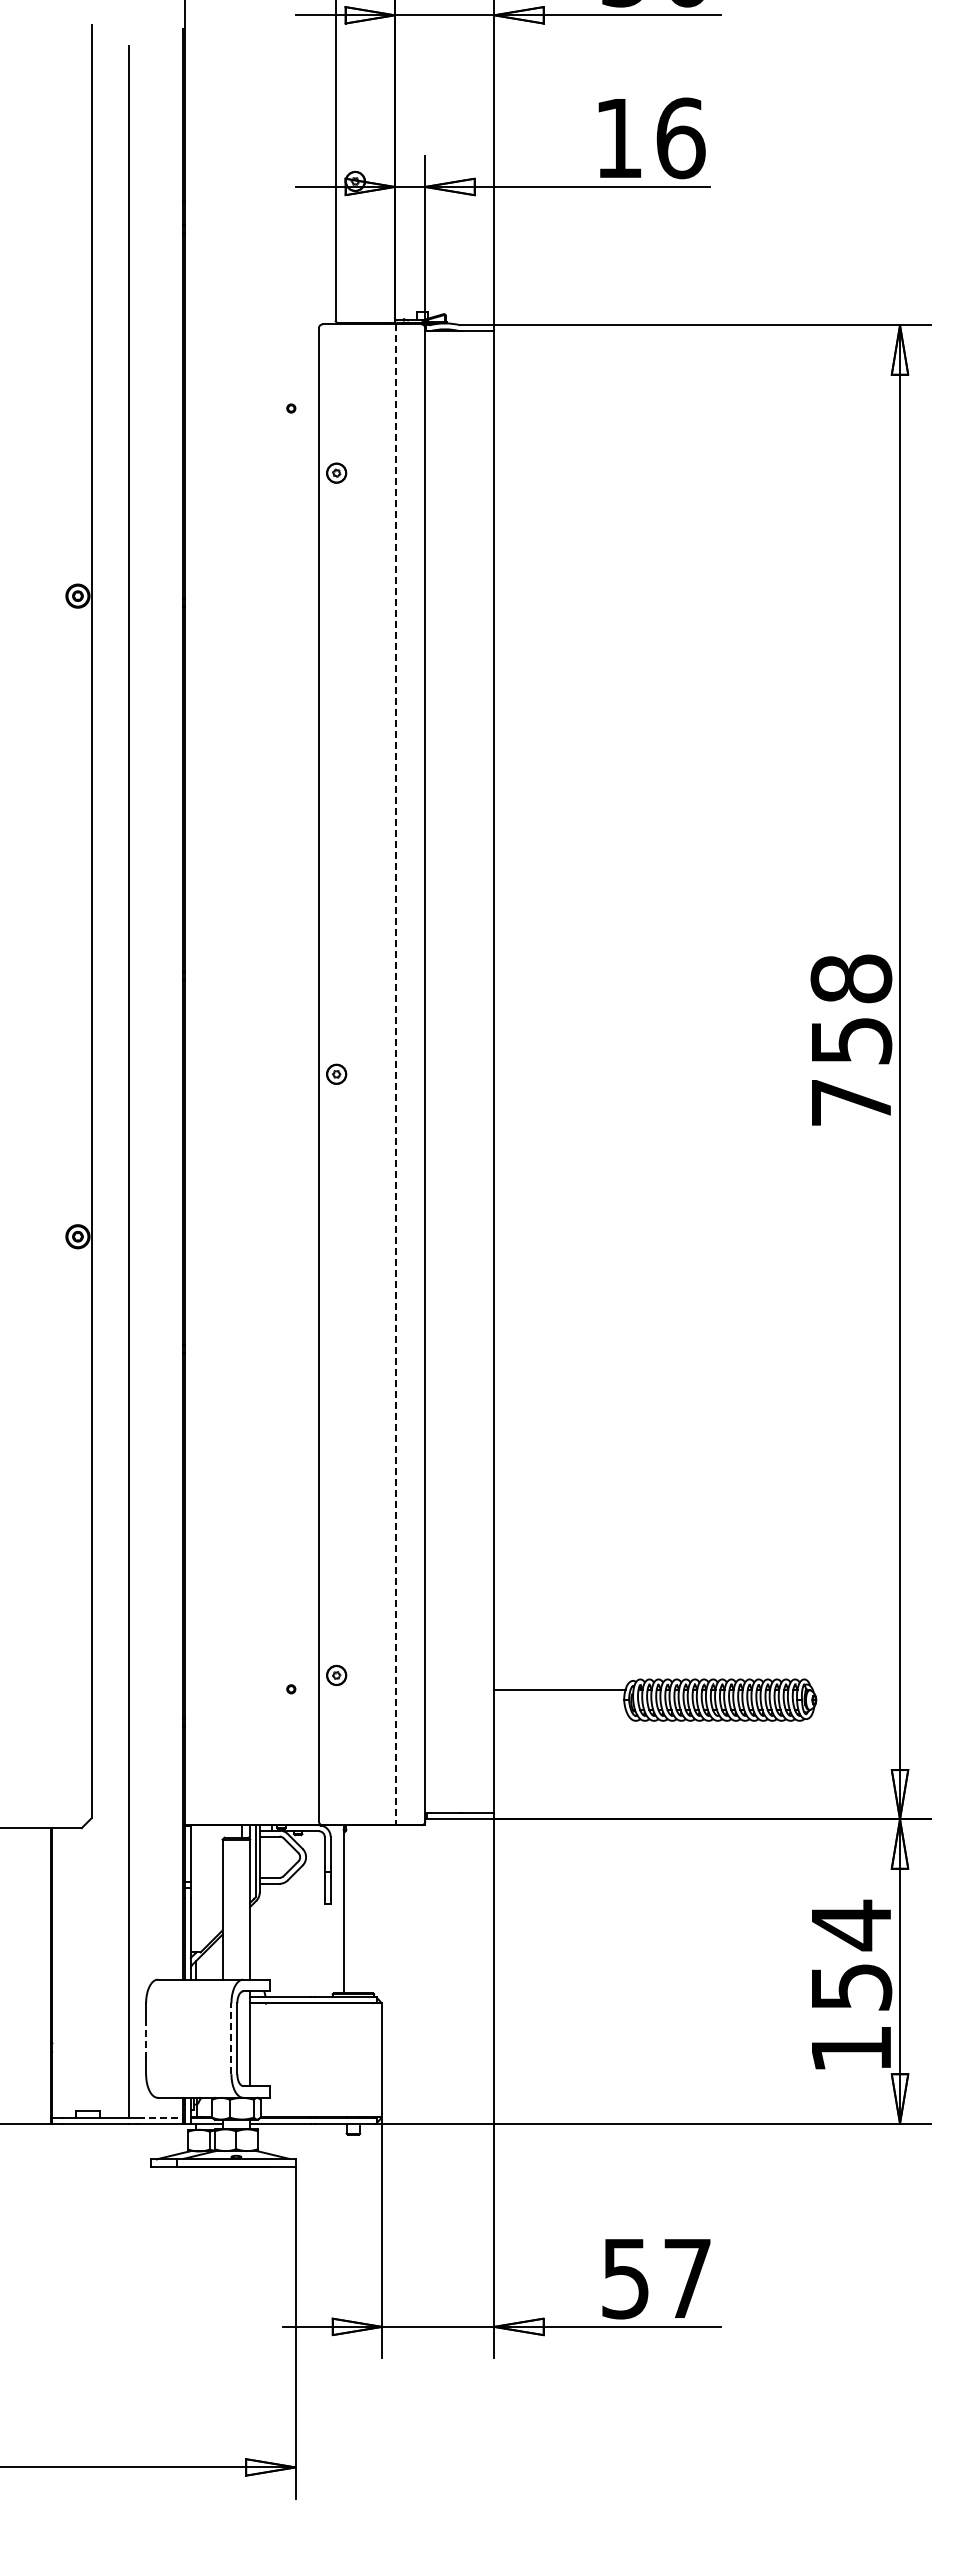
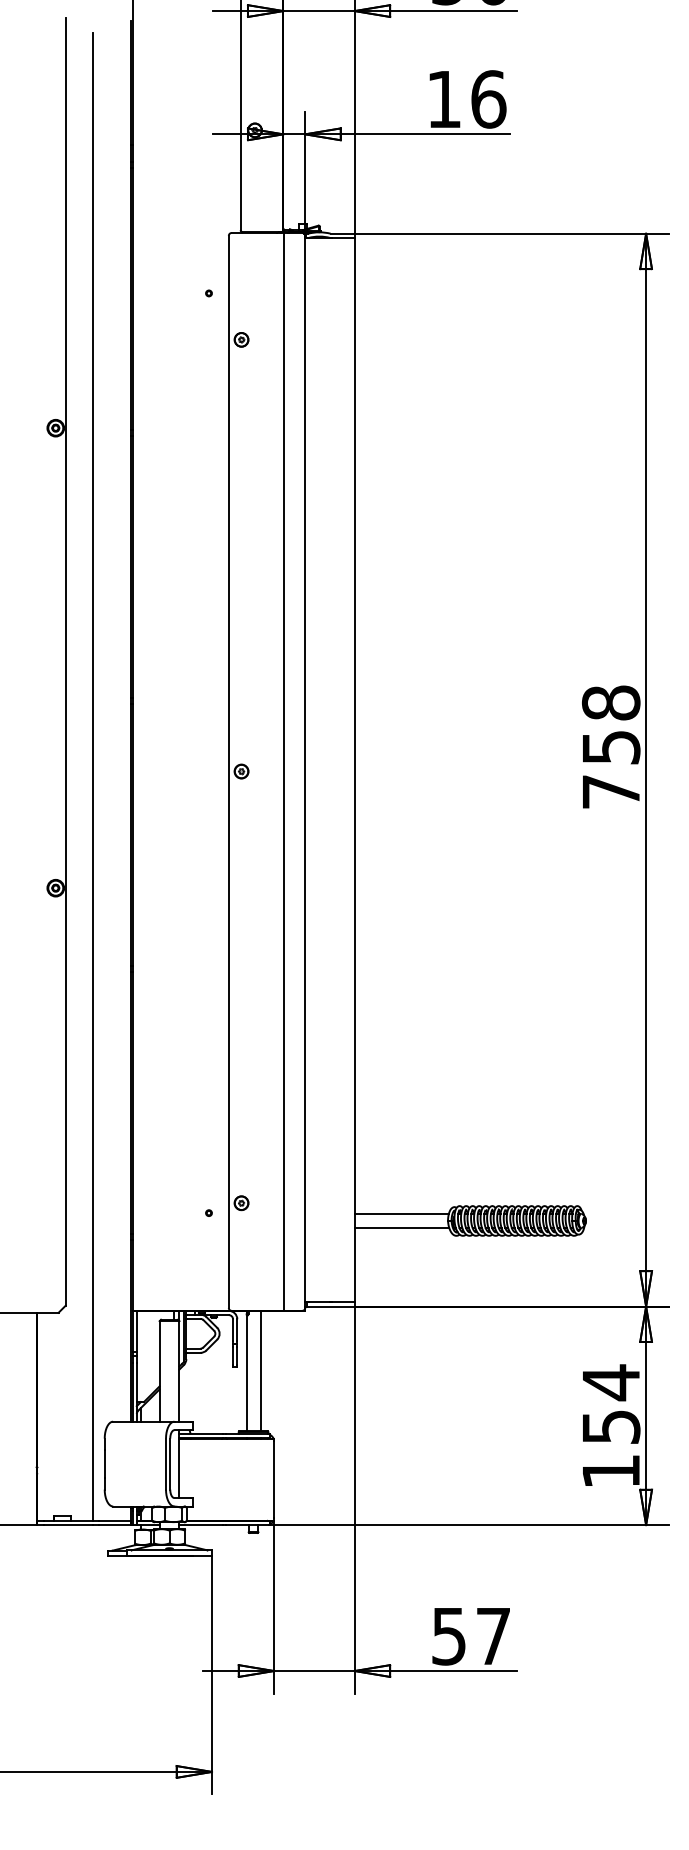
line: (395, 1075) -> (283, 772), dashed -> solid
line: (559, 1710) -> (401, 1228), added
line: (363, 1909) -> (260, 1371), added
line: (145, 2038) -> (104, 1463), dashed -> solid
line: (231, 2038) -> (166, 1463), dashed -> solid
line: (160, 2117) -> (115, 1520), dashed -> solid

